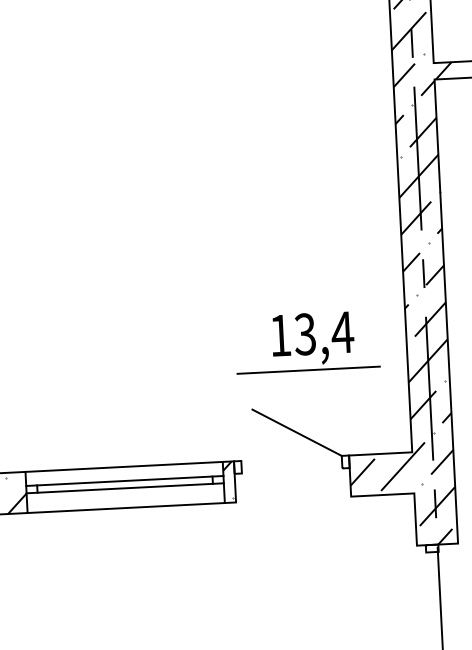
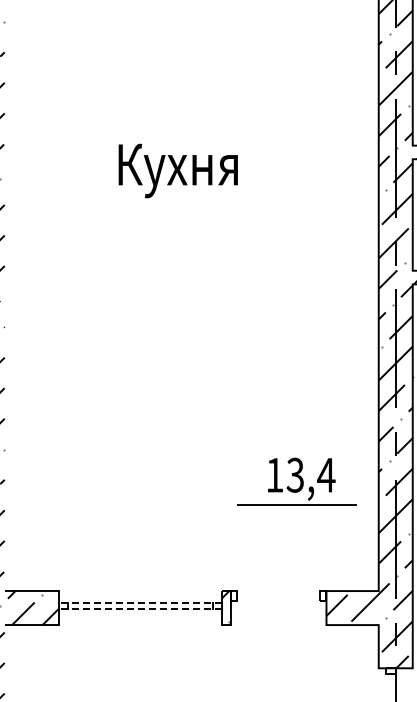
part: (306, 341) -> (296, 481), moved
line: (297, 433) -> (284, 570), removed
line: (123, 467) -> (139, 591), removed
line: (124, 480) -> (140, 602), solid -> dashed
line: (125, 487) -> (140, 608), solid -> dashed
line: (125, 508) -> (139, 625), removed

